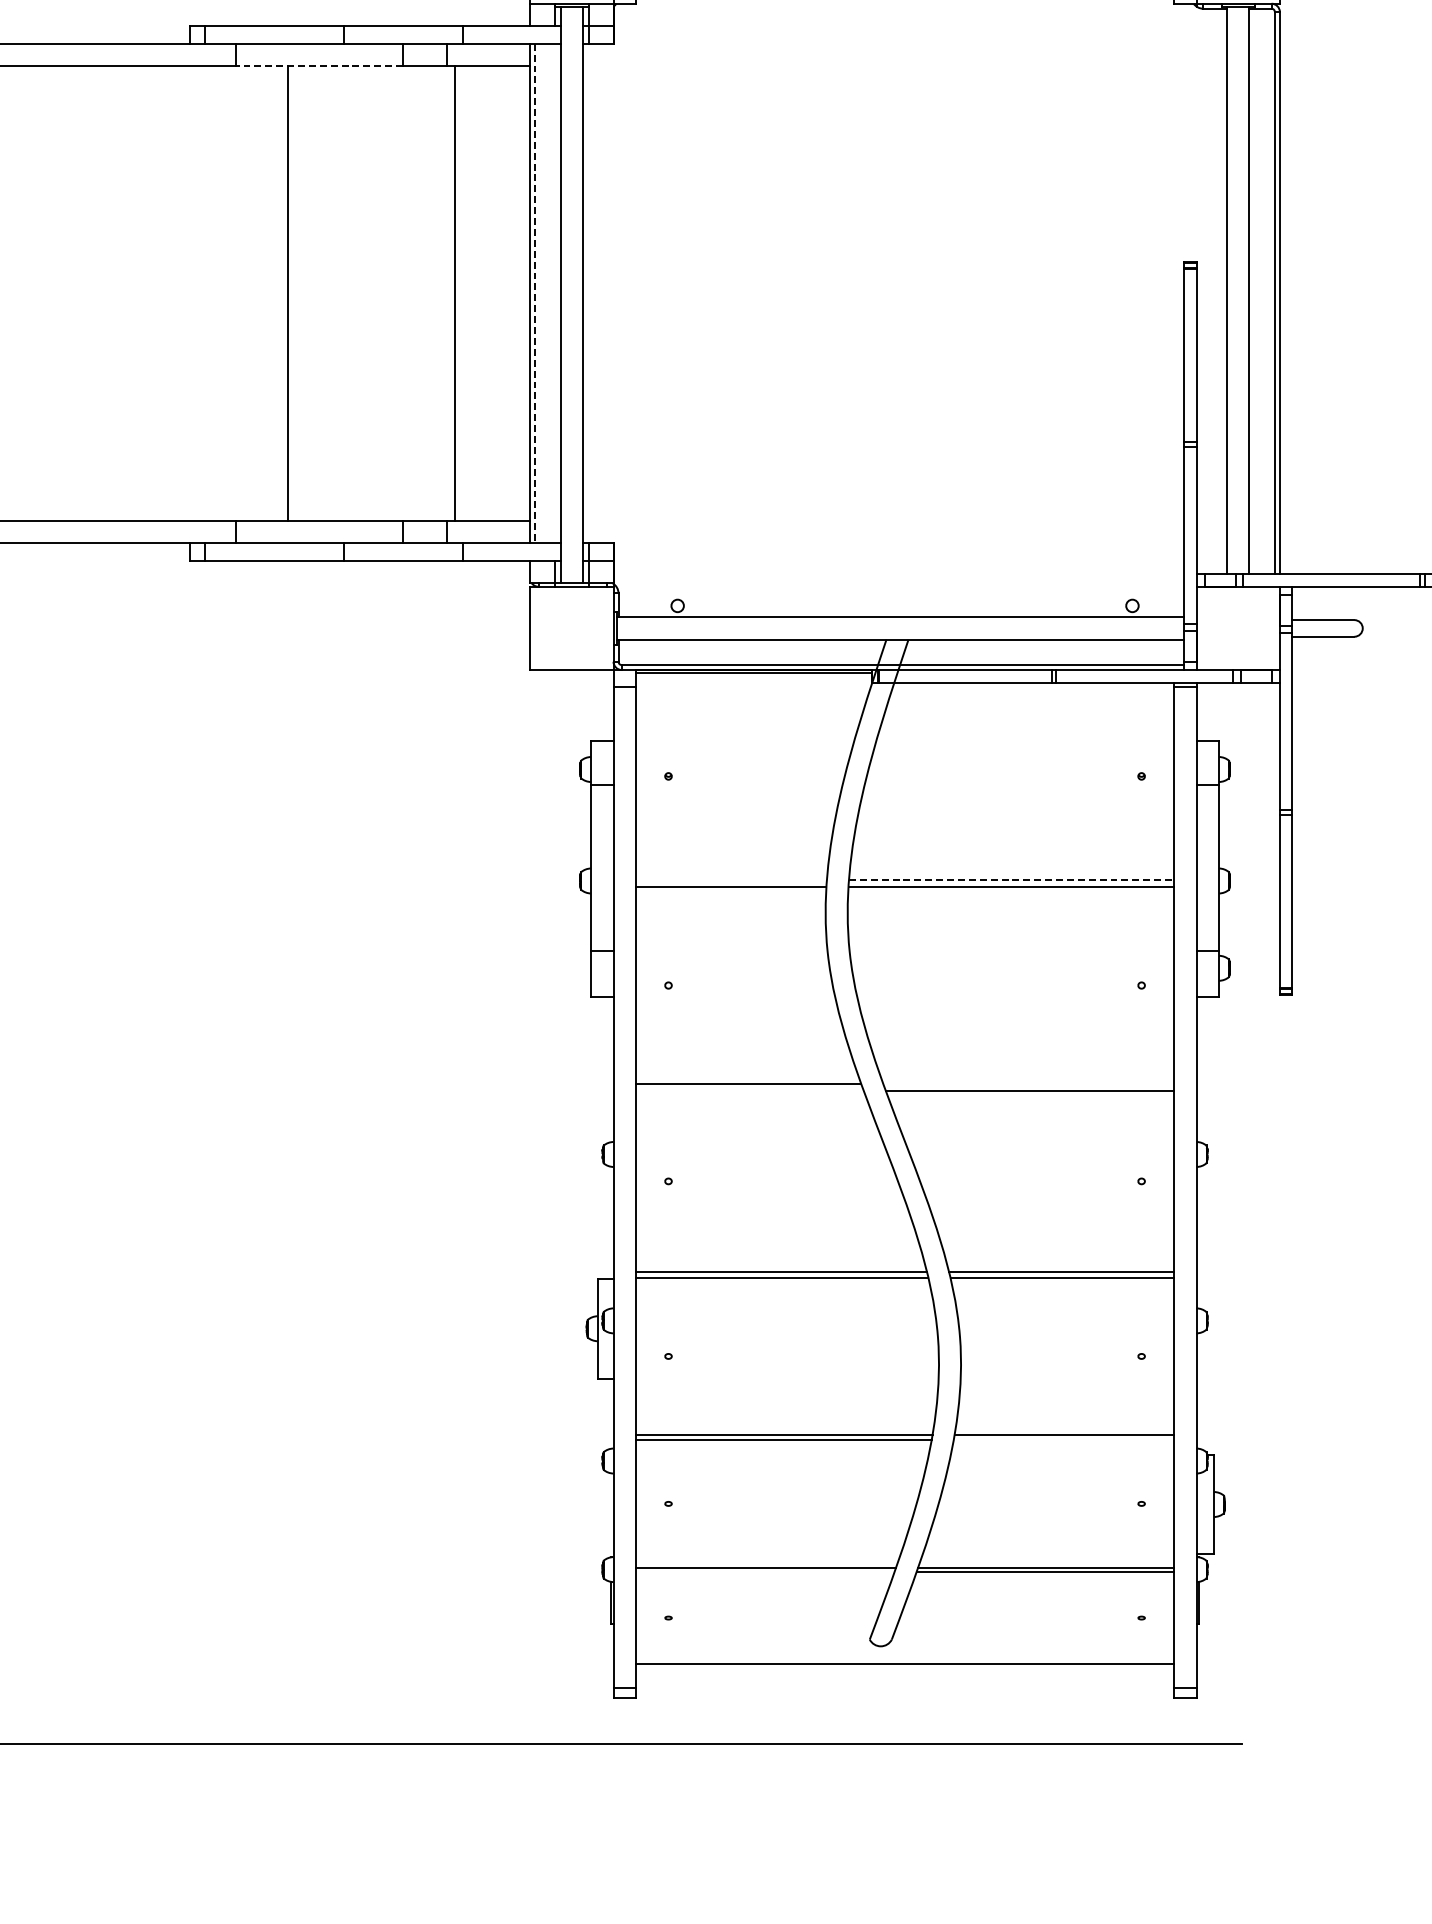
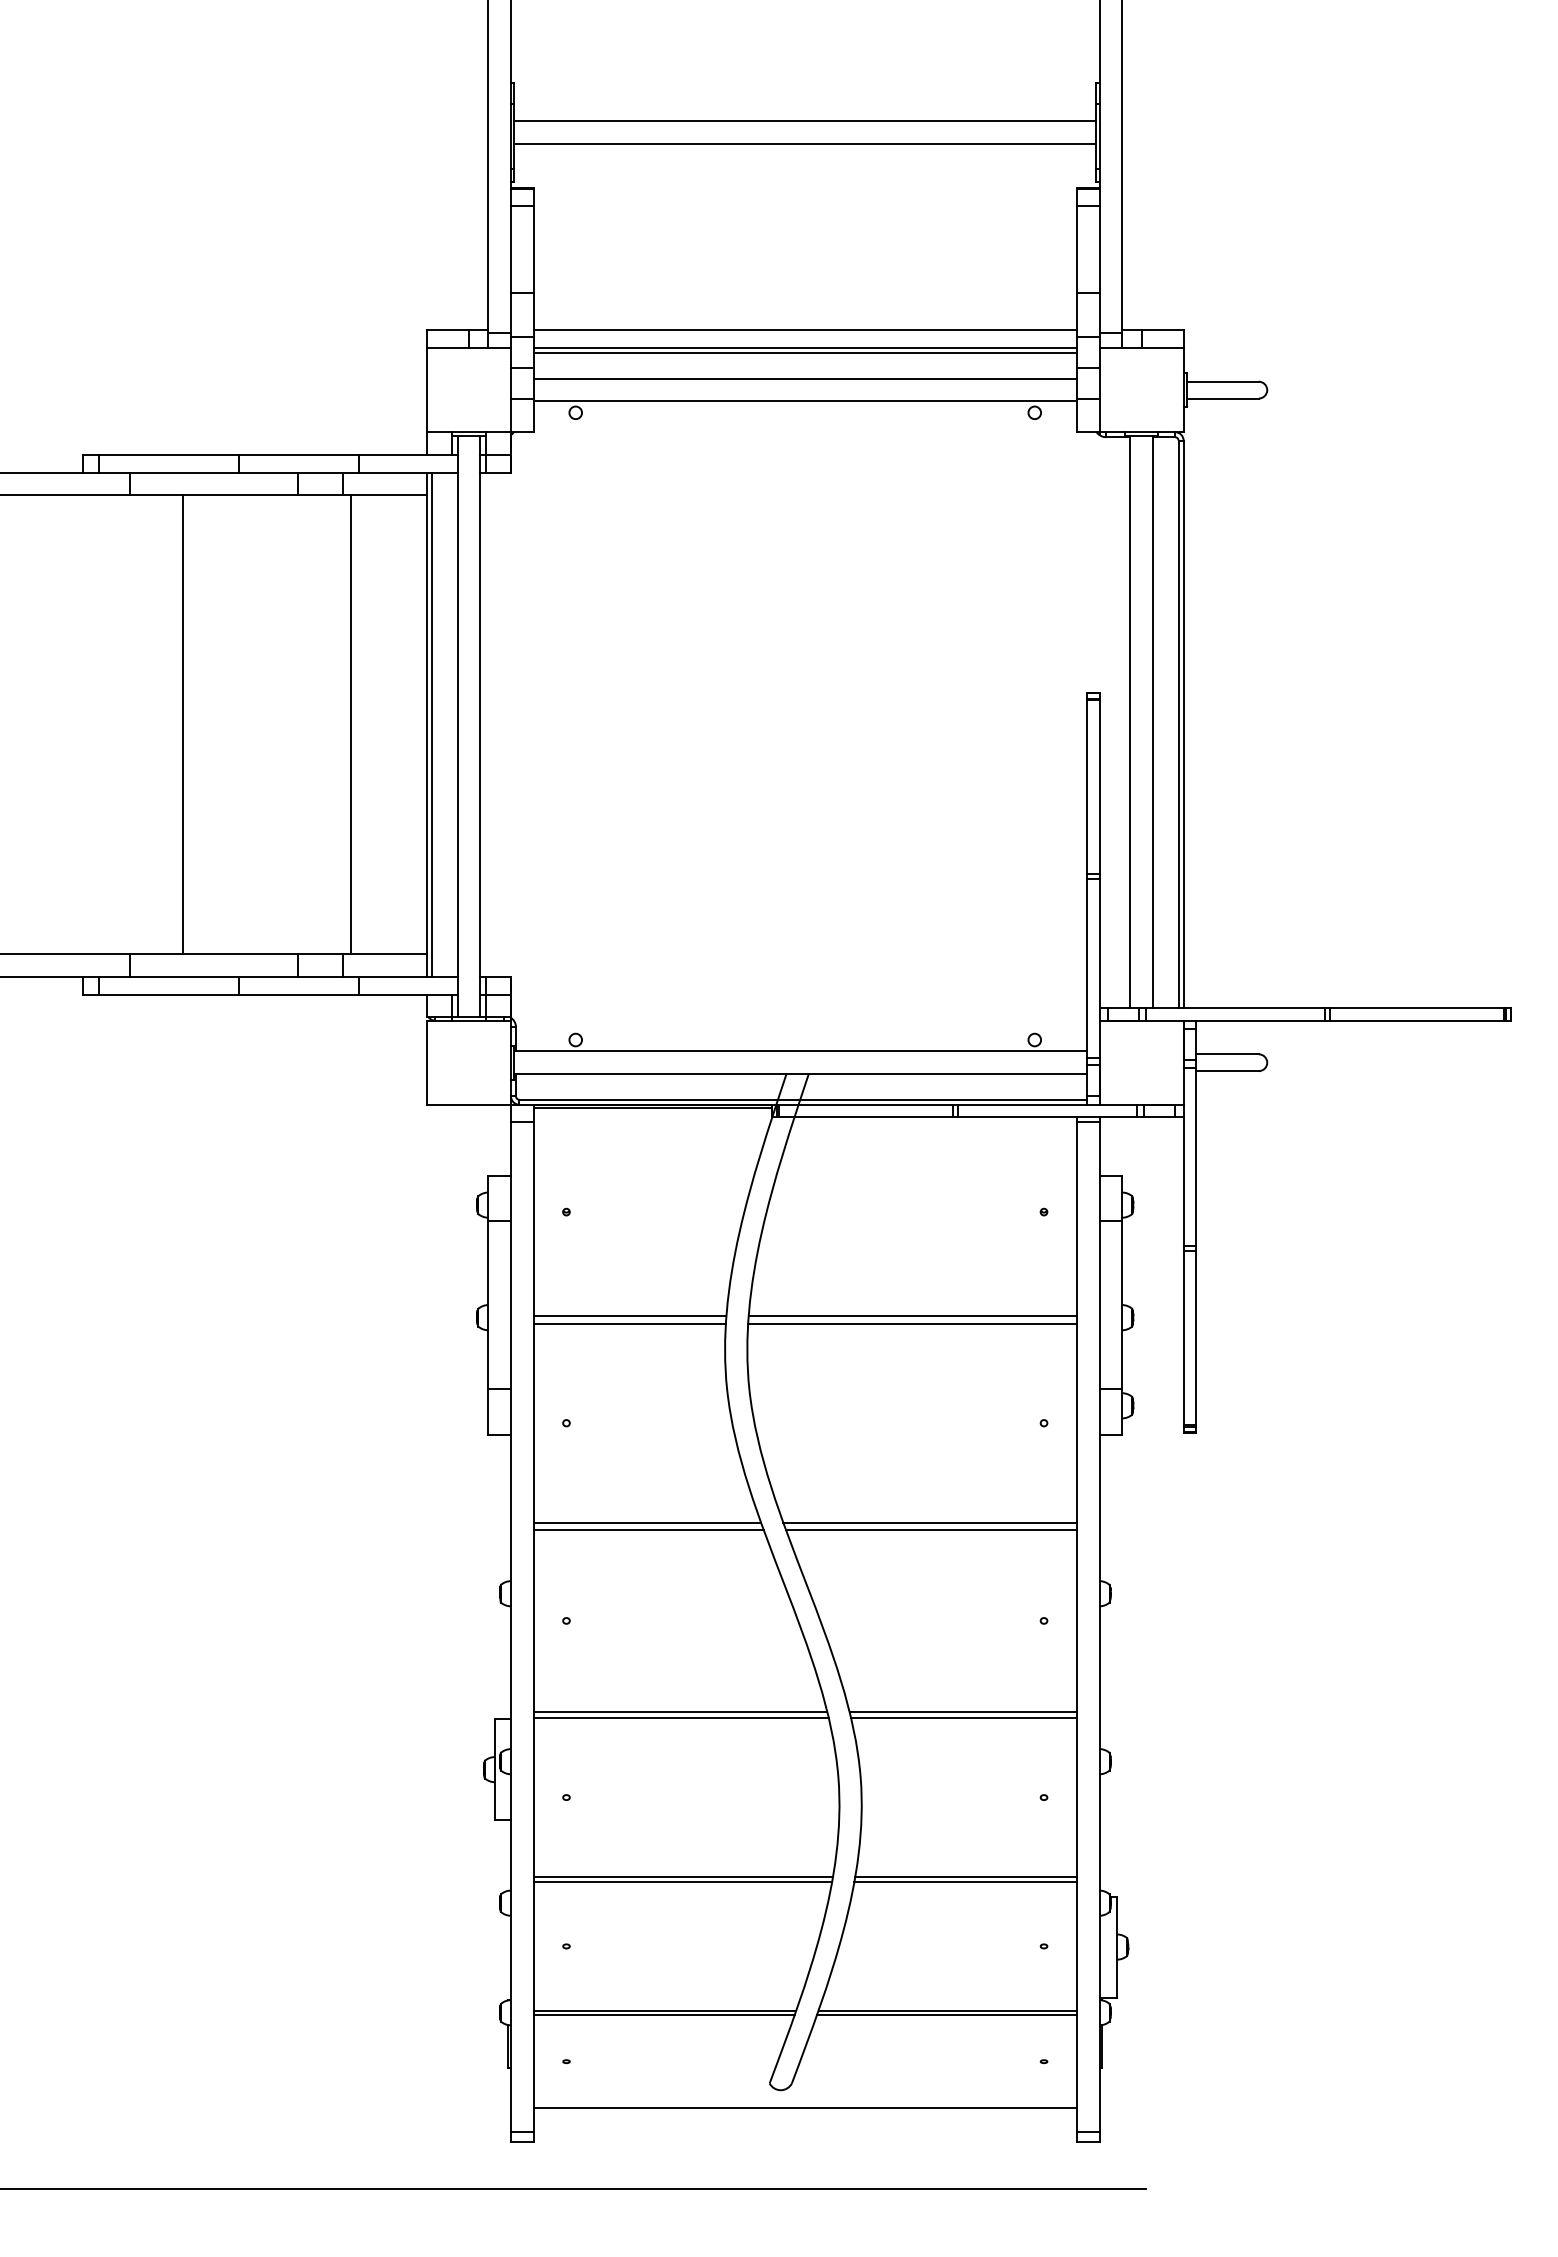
line: (318, 66) -> (213, 495), dashed -> solid
line: (534, 294) -> (431, 725), dashed -> solid
line: (730, 879) -> (629, 1316), added
line: (1012, 879) -> (913, 1316), dashed -> solid
line: (1028, 1083) -> (929, 1522), added
line: (749, 1090) -> (648, 1529), added
line: (1063, 1440) -> (965, 1882), added
line: (764, 1571) -> (663, 2014), added

